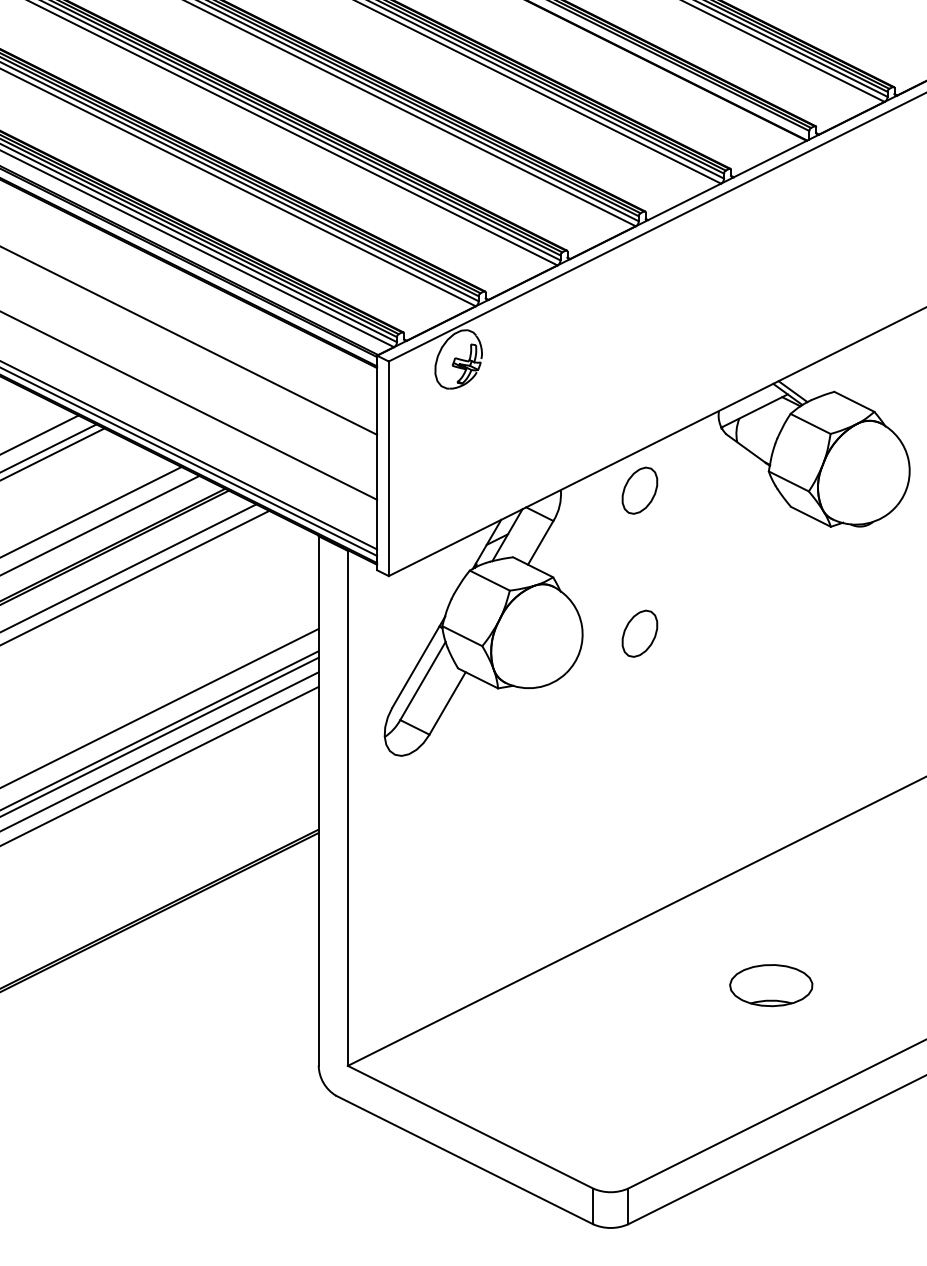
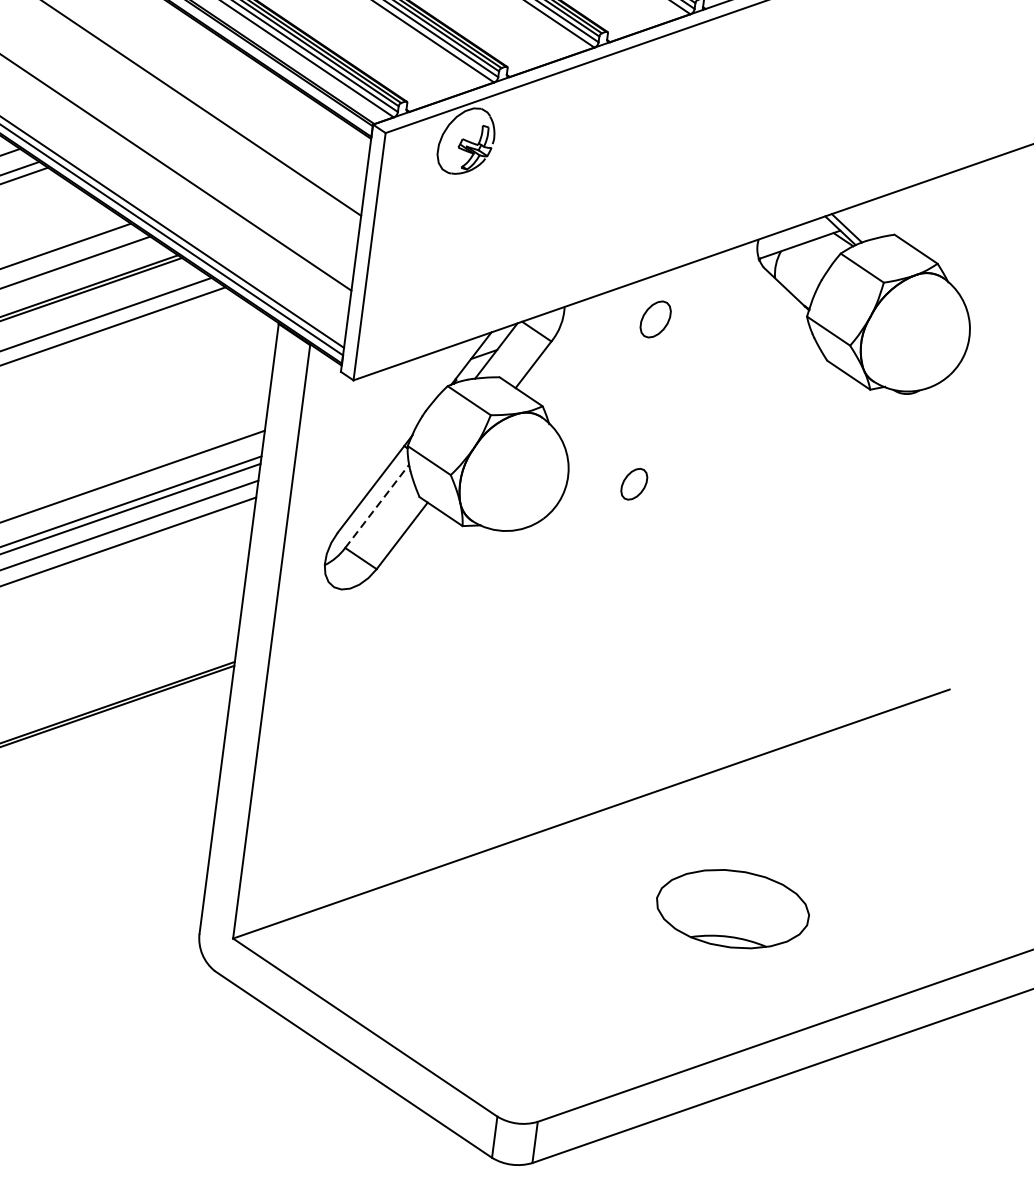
part: (639, 490) -> (655, 319), size x0.7
part: (639, 633) -> (633, 484), size x0.6
line: (423, 680) -> (377, 505), solid -> dashed
part: (771, 985) -> (733, 909), size x1.6

